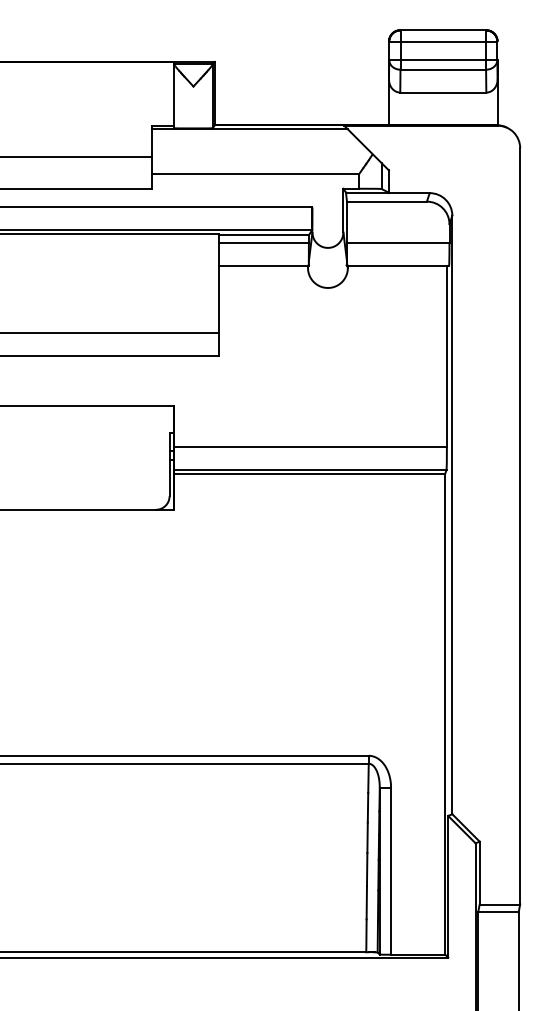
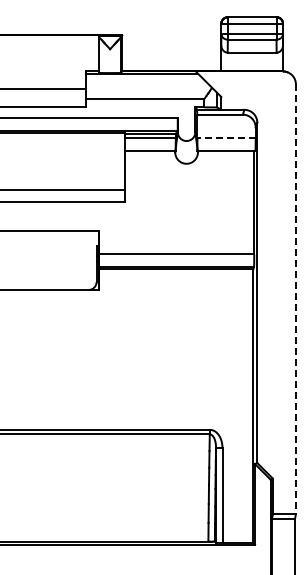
line: (398, 243) -> (226, 138), solid -> dashed
line: (519, 526) -> (295, 299), solid -> dashed

